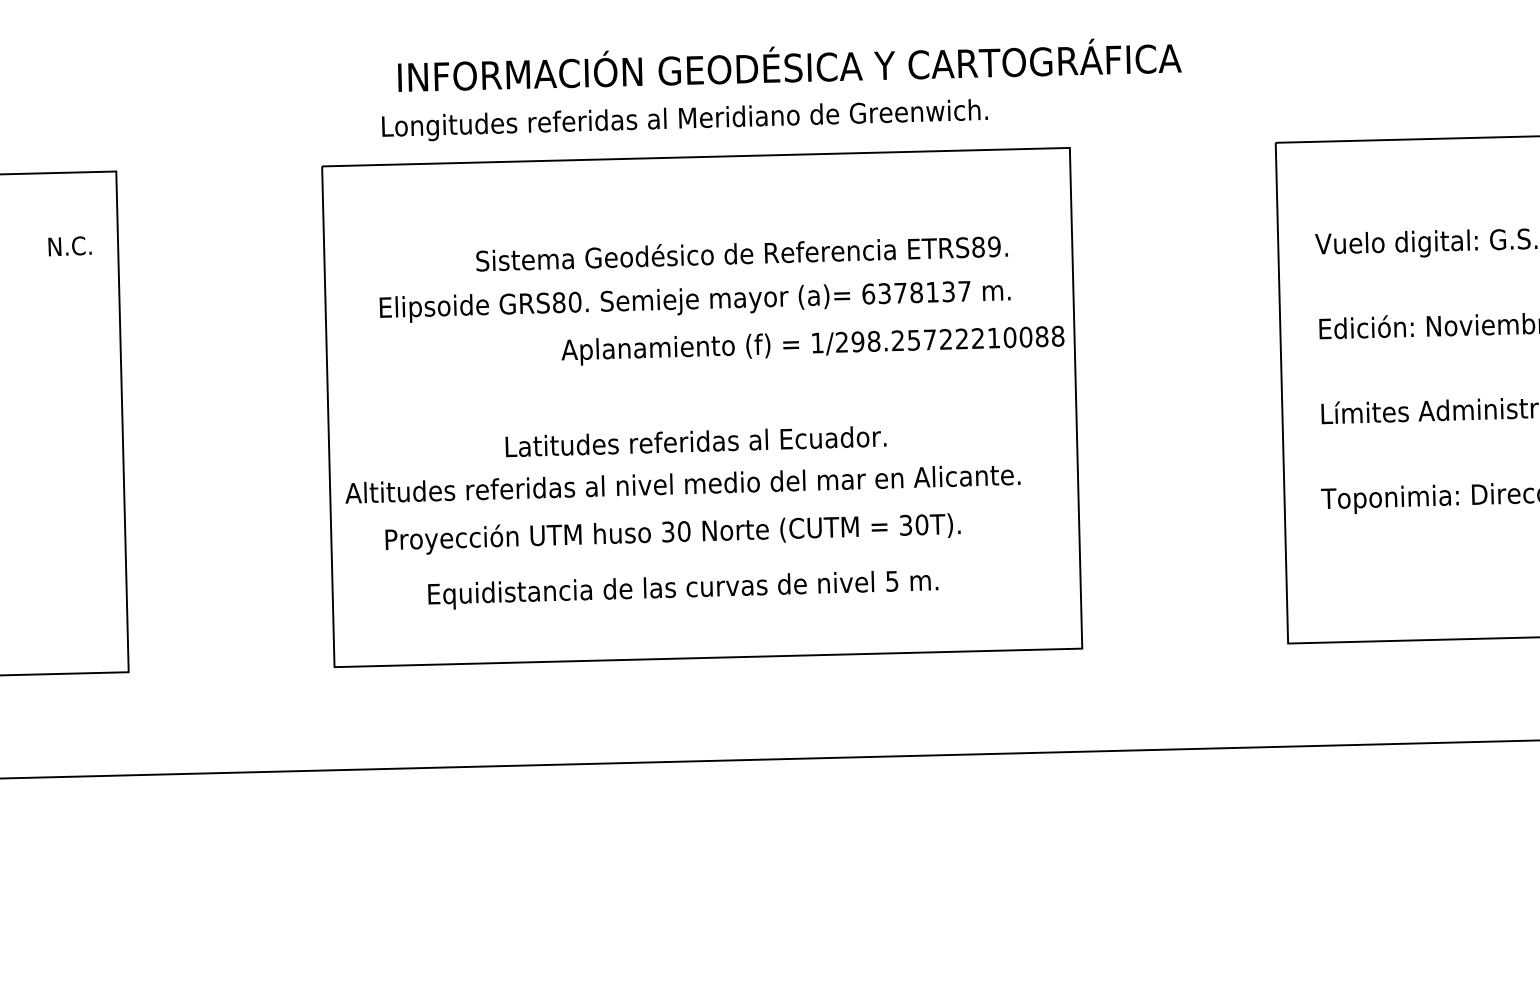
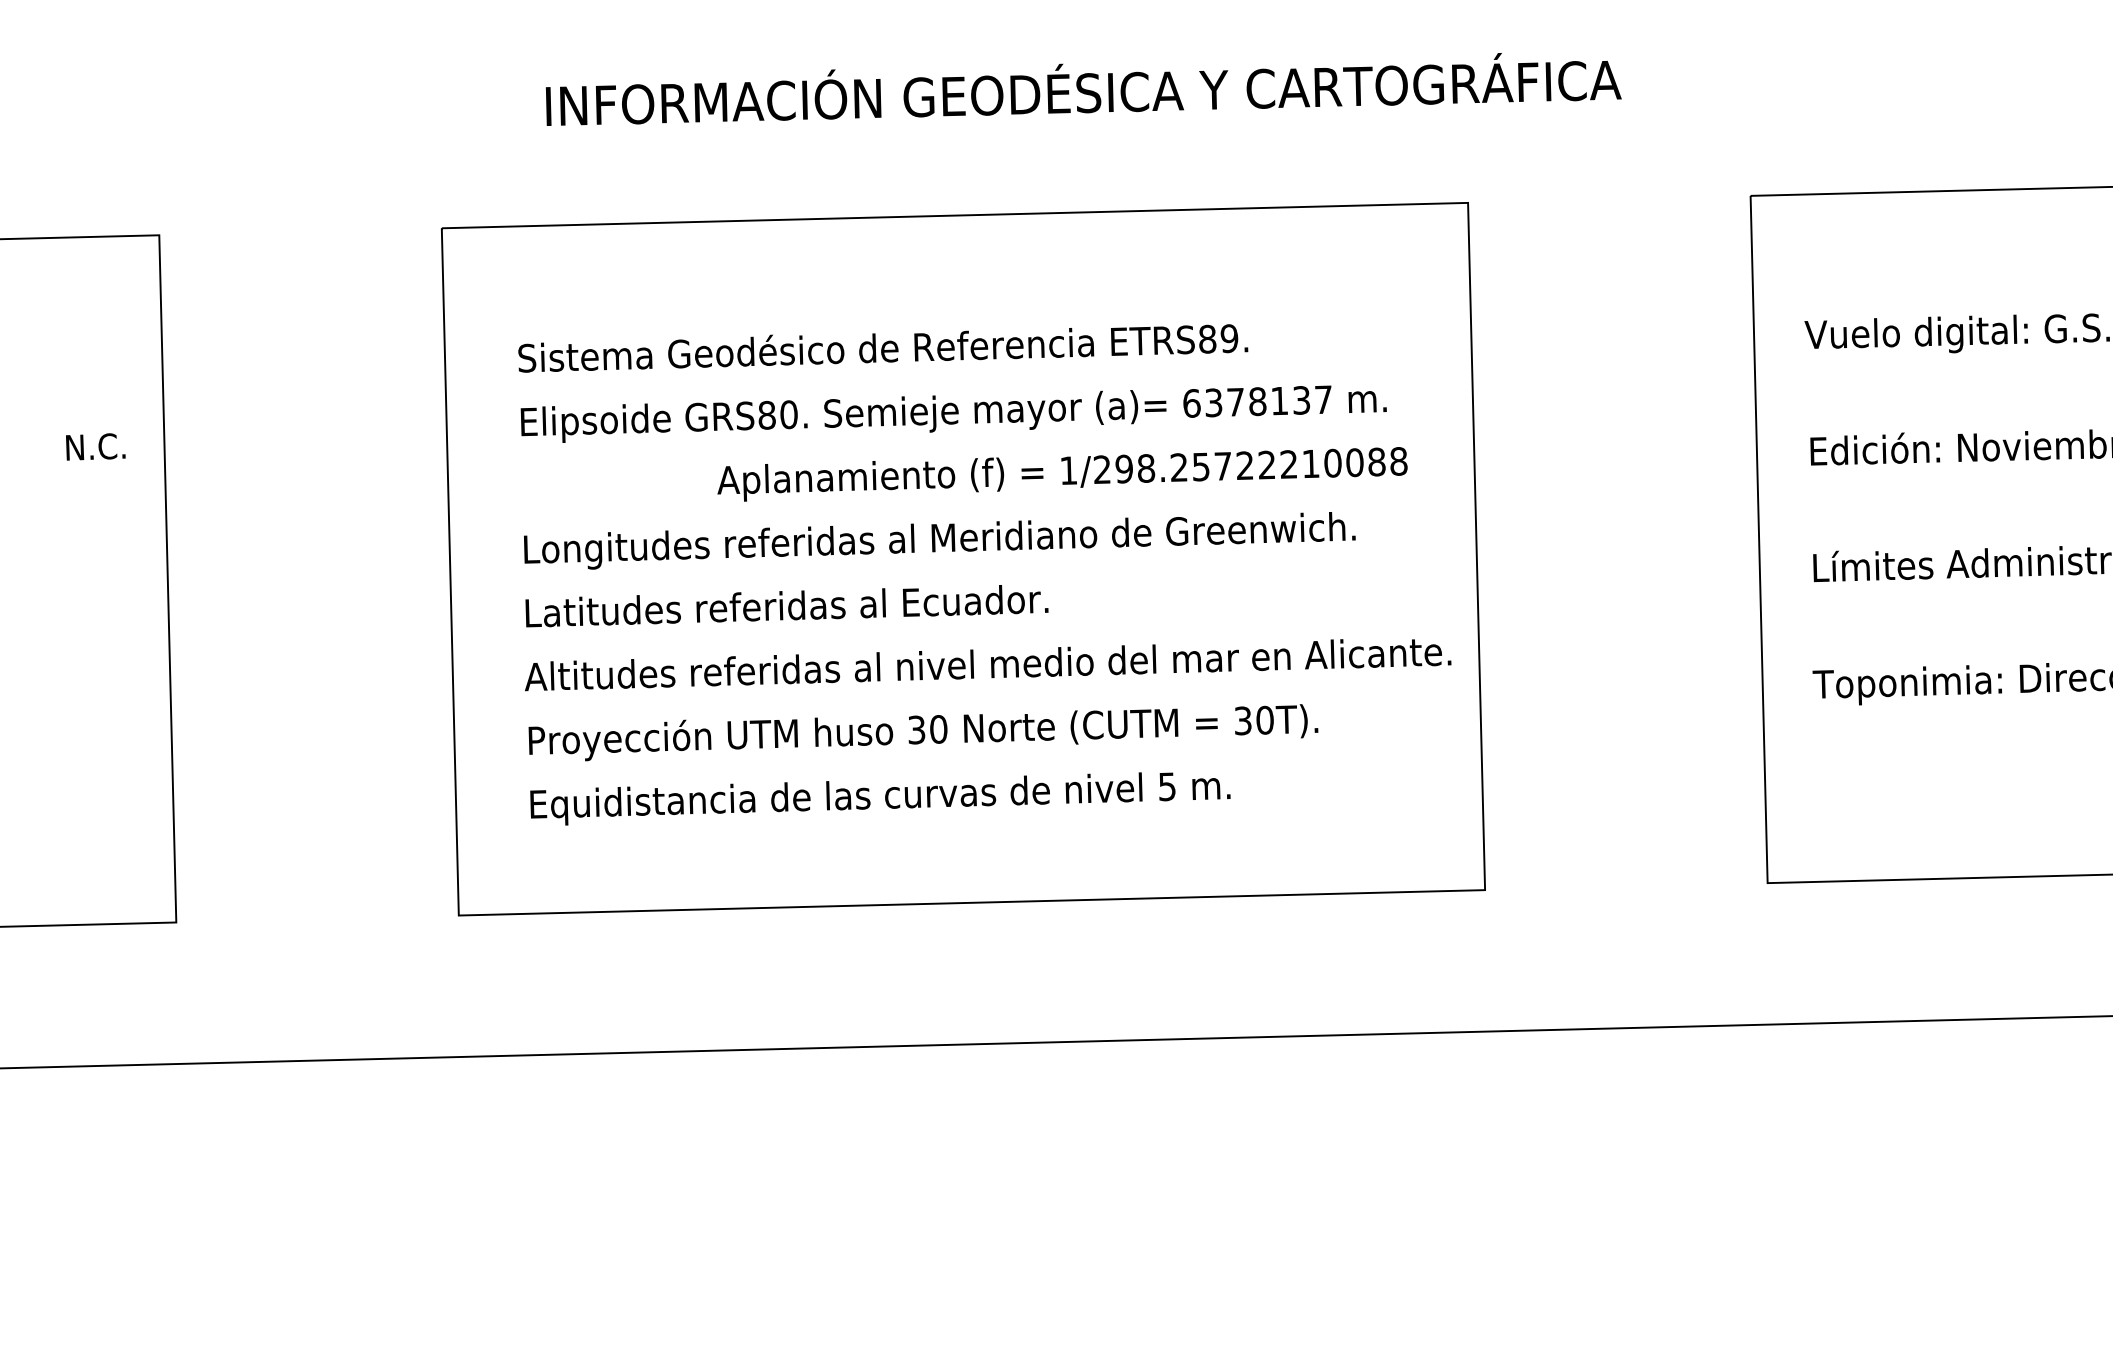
text: (684, 119) -> (939, 540), moved
text: (69, 245) -> (95, 446), moved
text: (742, 254) -> (883, 348), moved
text: (812, 345) -> (1062, 474), moved
text: (695, 441) -> (786, 606), moved
text: (683, 484) -> (988, 665), moved
text: (683, 589) -> (880, 798), moved

